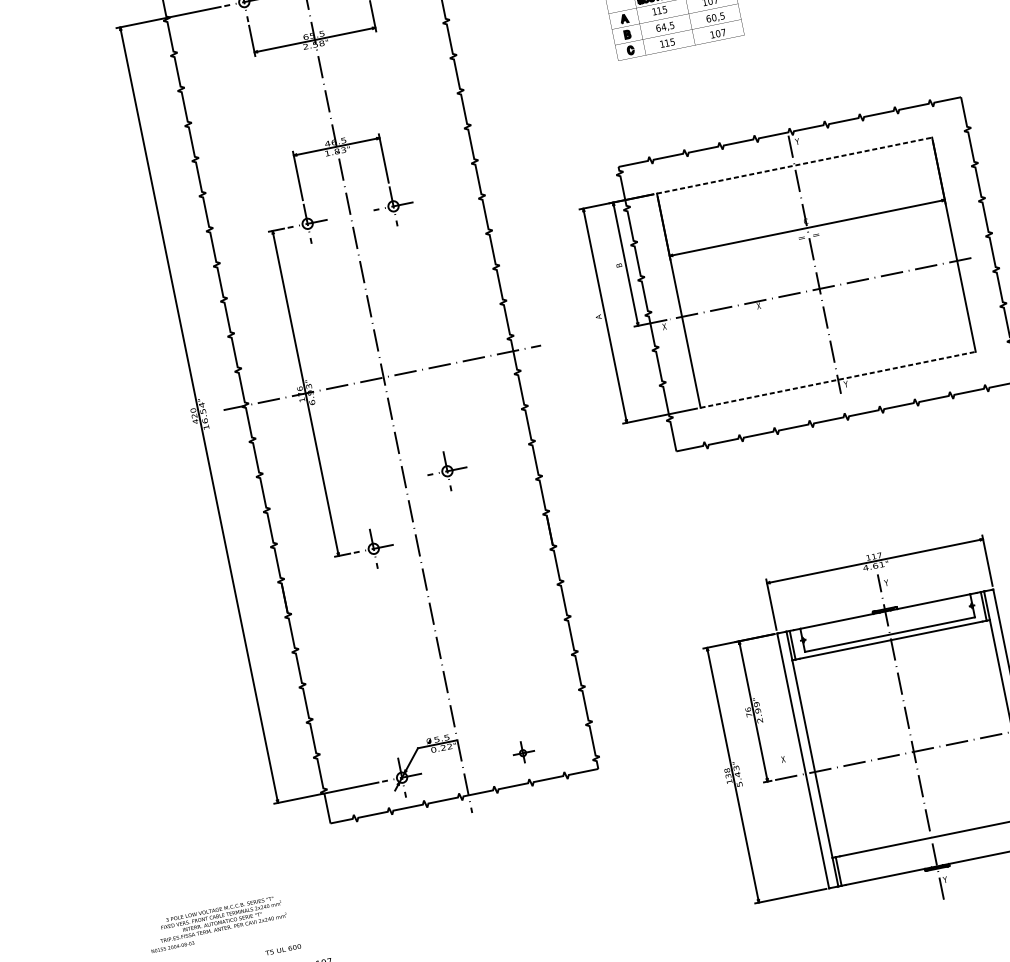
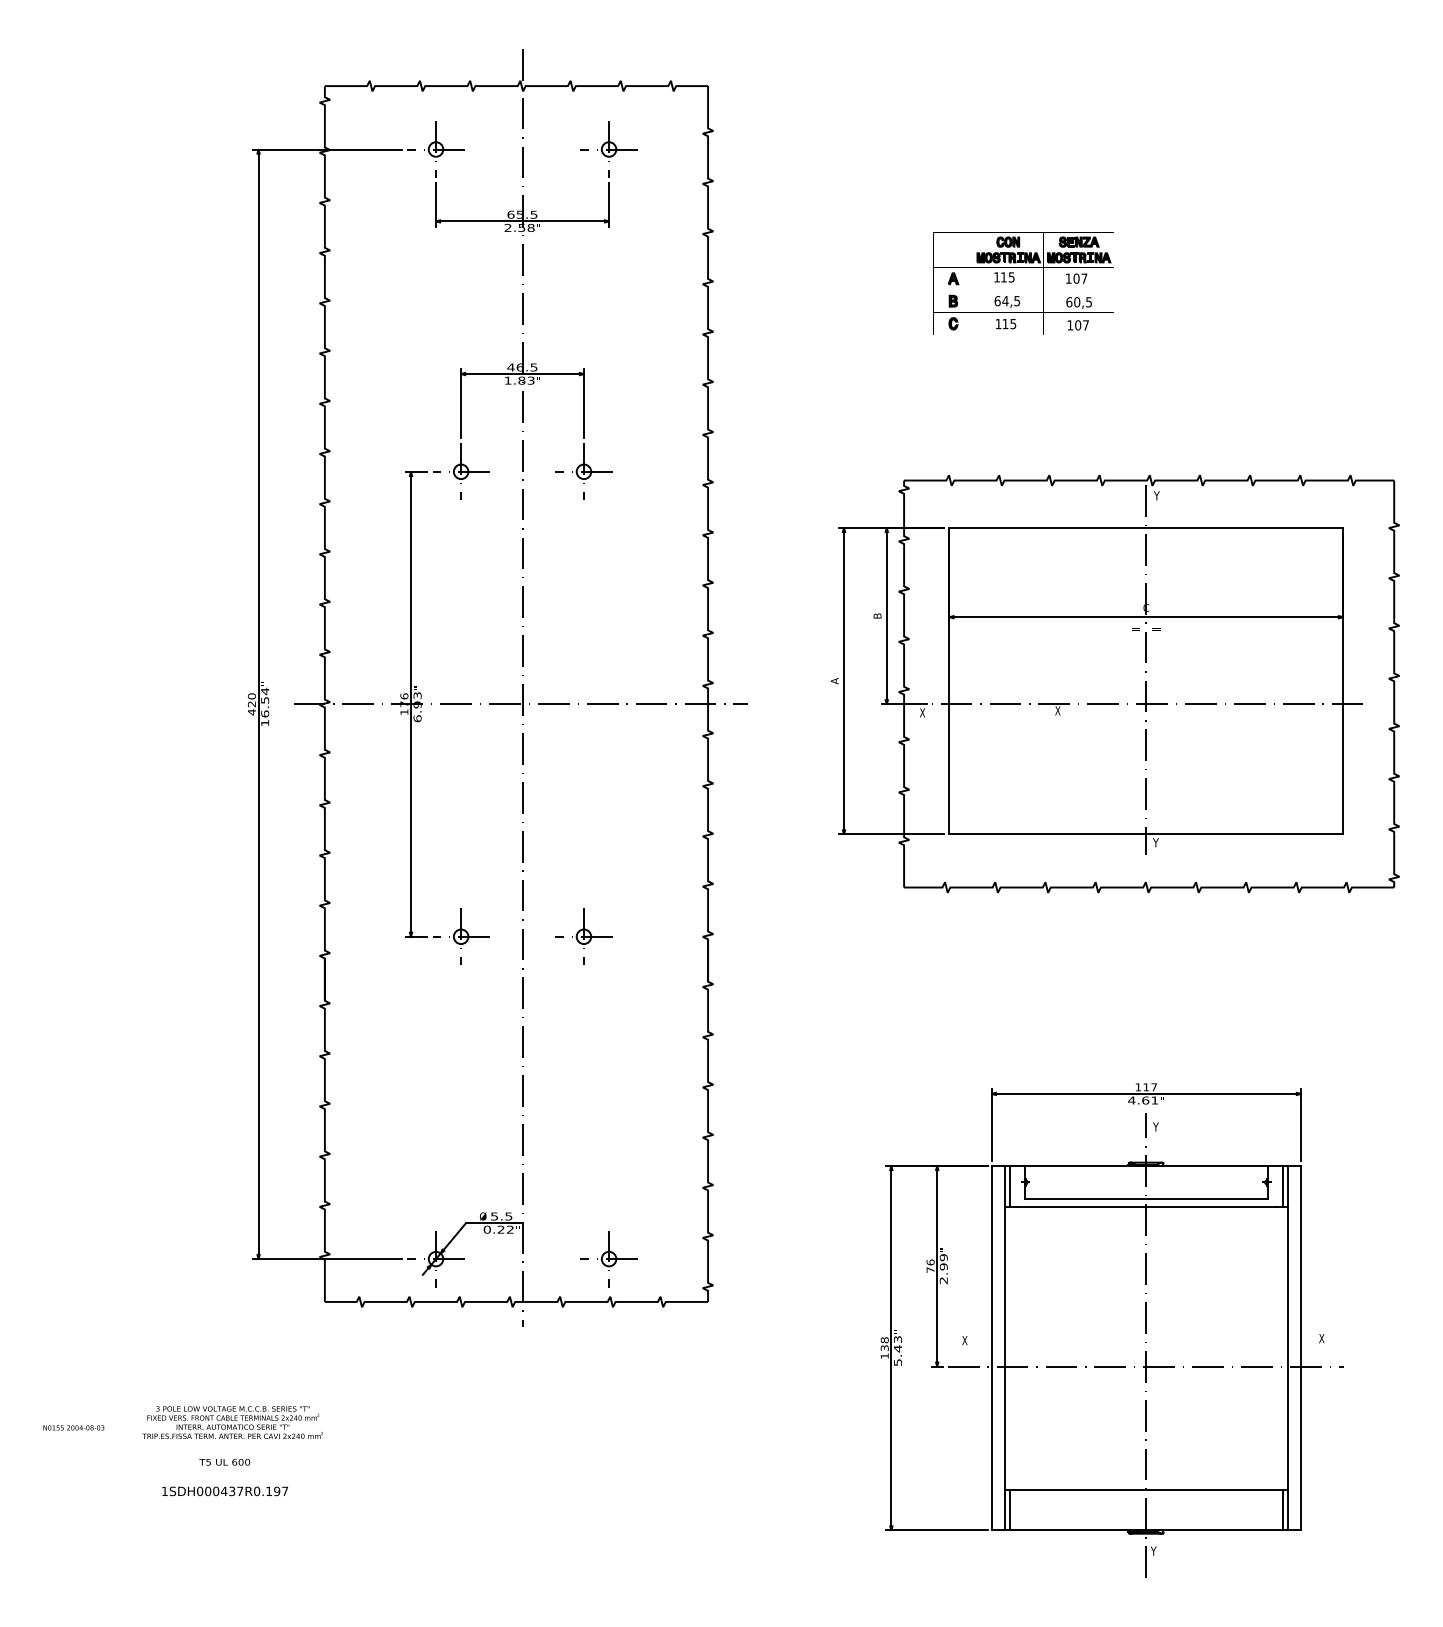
line: (794, 165) -> (1146, 527), dashed -> solid
line: (838, 379) -> (1146, 834), dashed -> solid
part: (447, 471) -> (583, 936), moved
part: (522, 753) -> (608, 1259), size x1.67
text: (221, 918) -> (232, 1422), moved

